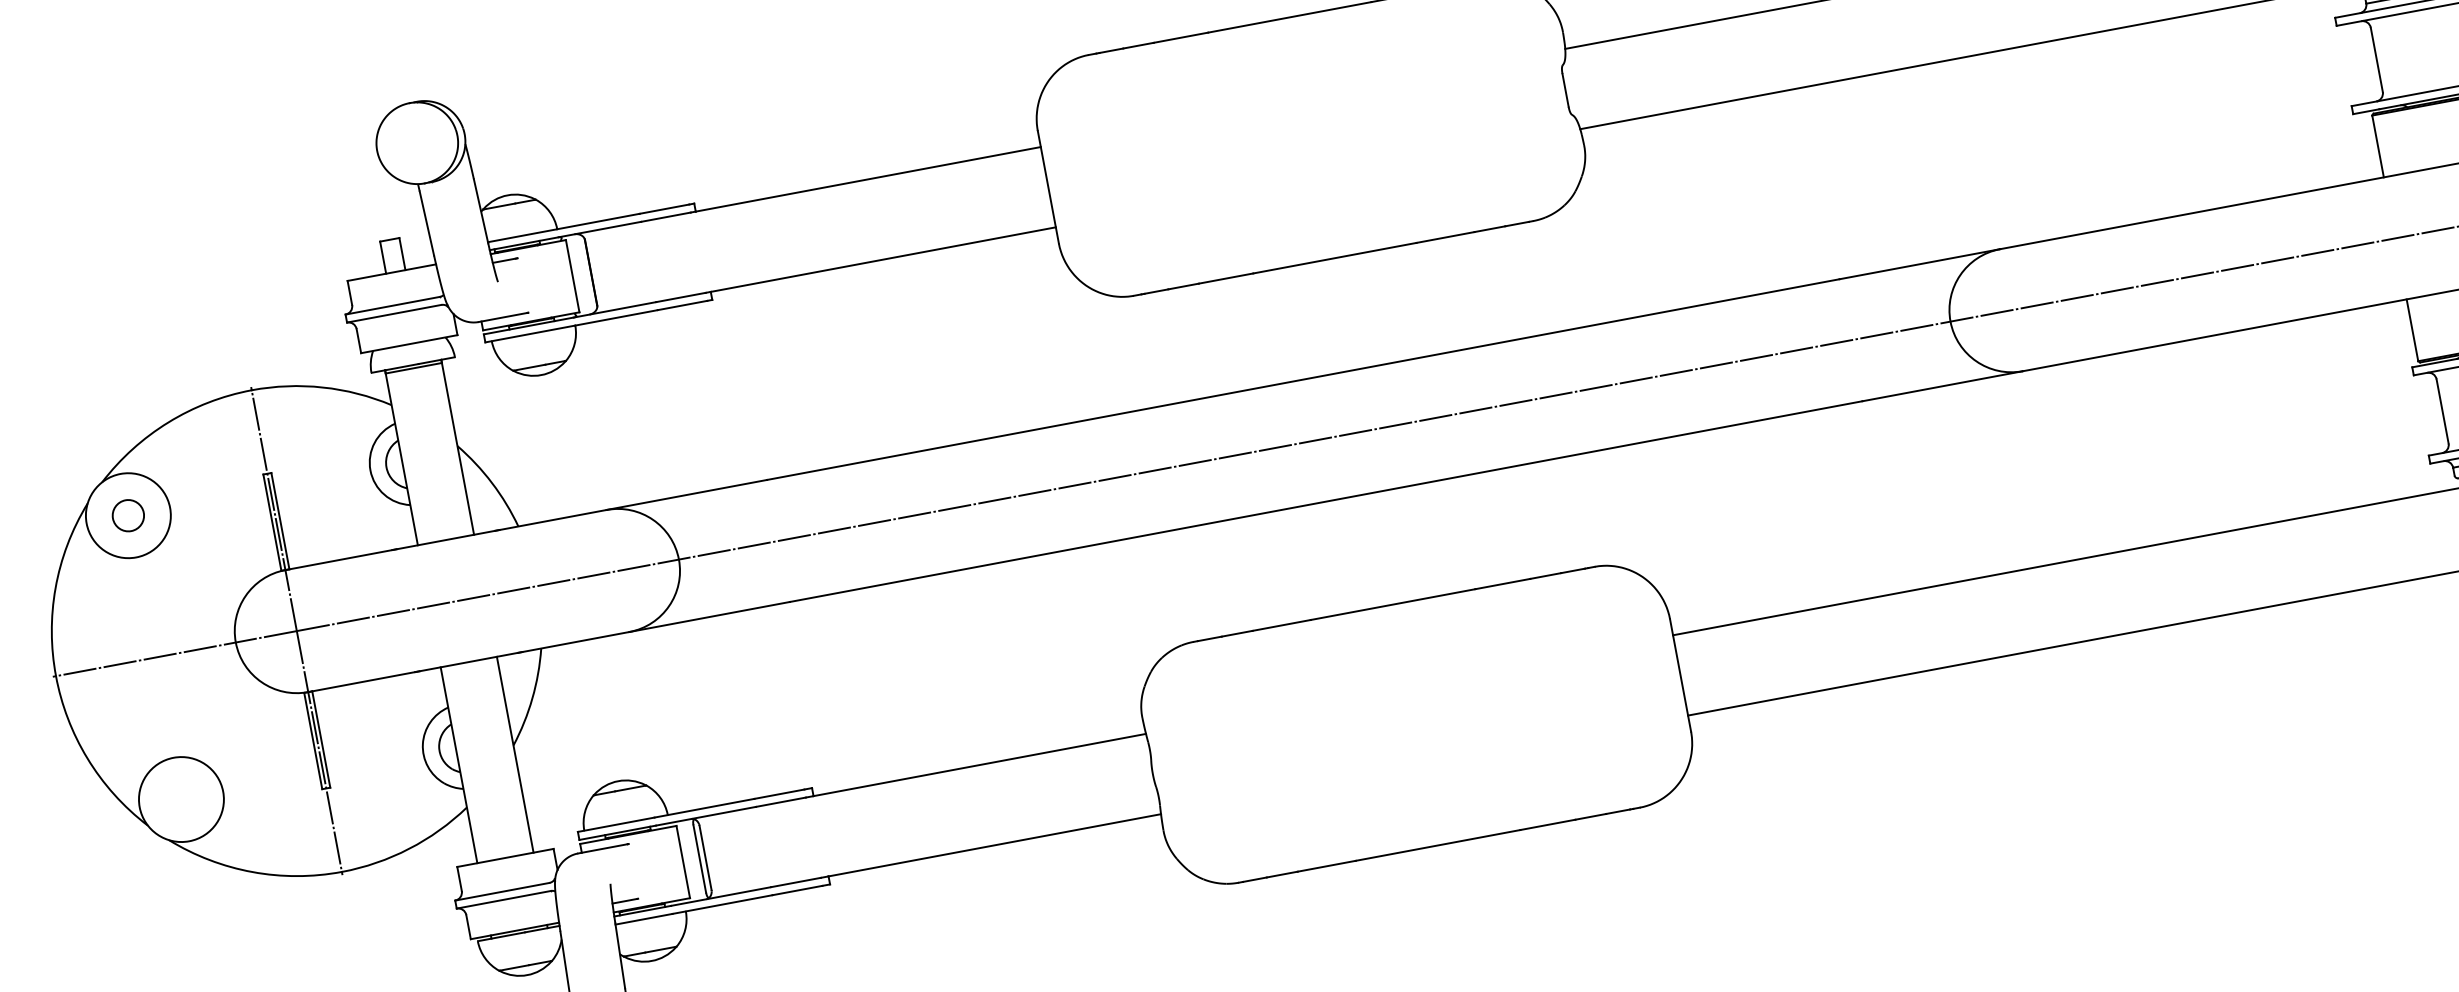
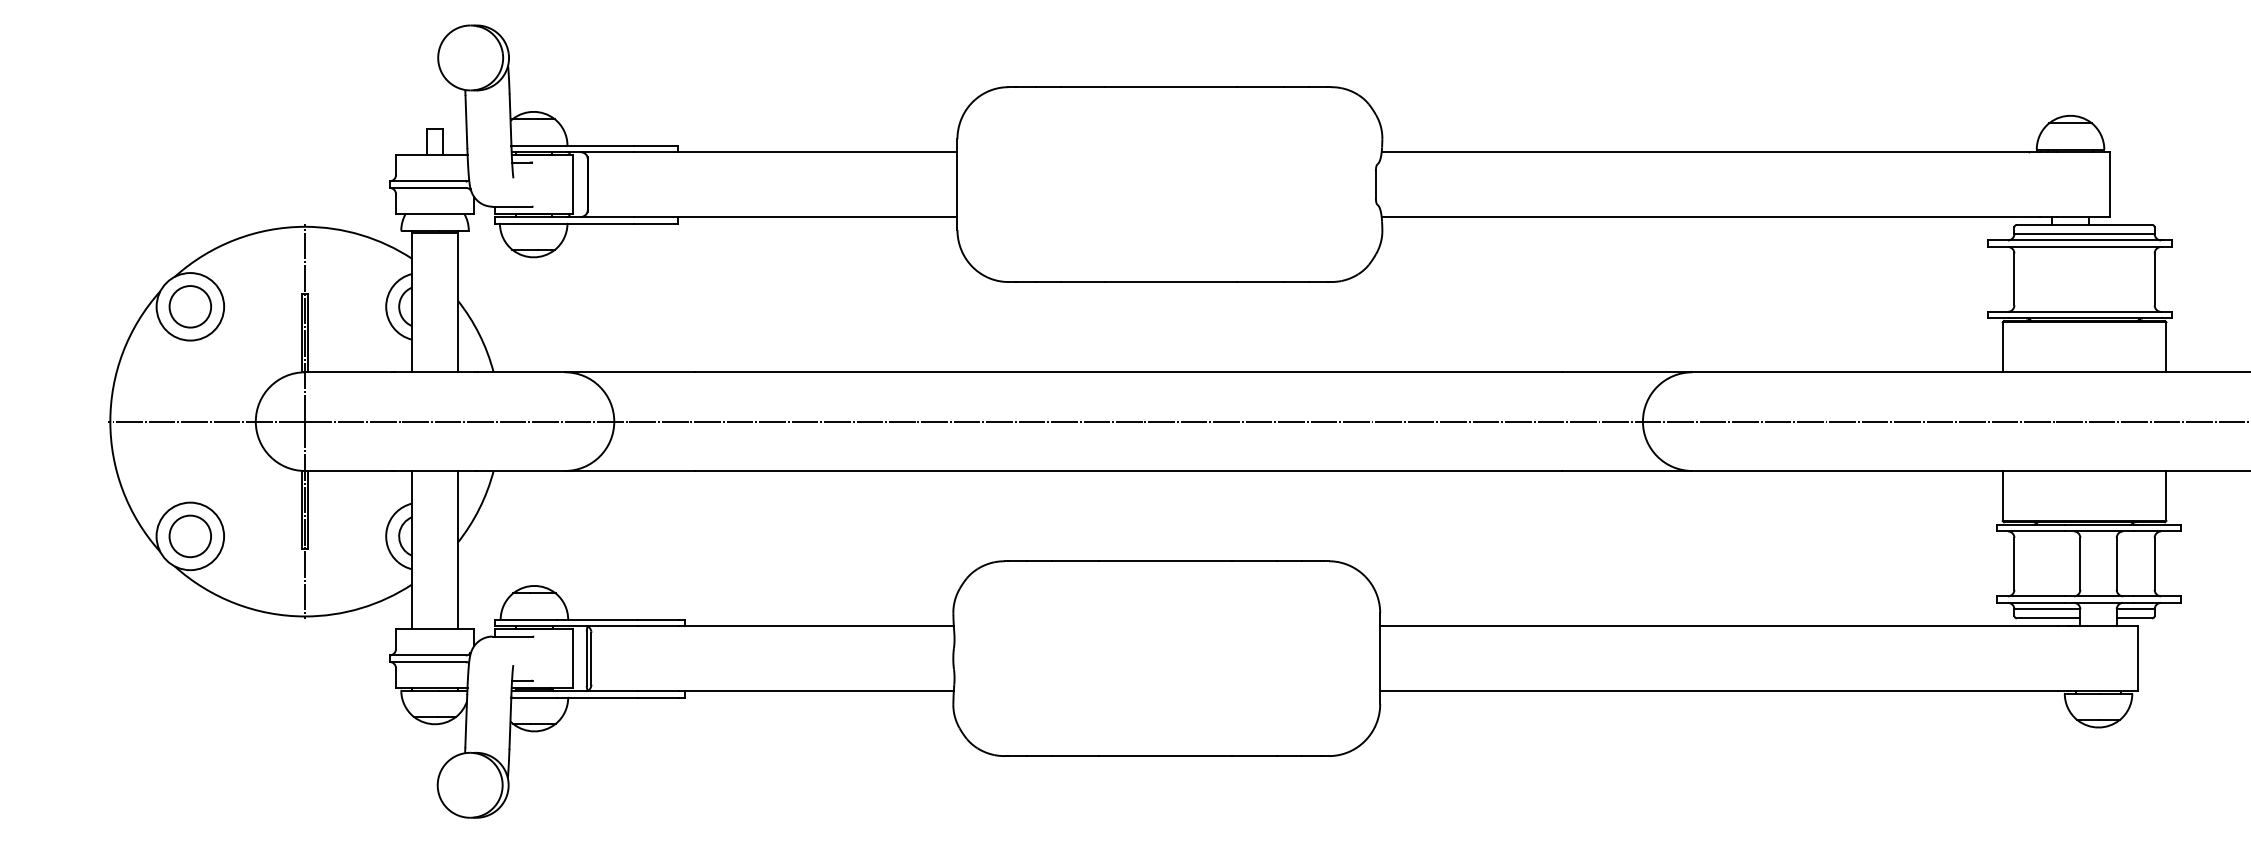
circle: (128, 515) -> (190, 306), size x1.67
circle: (180, 799) -> (189, 536), added

